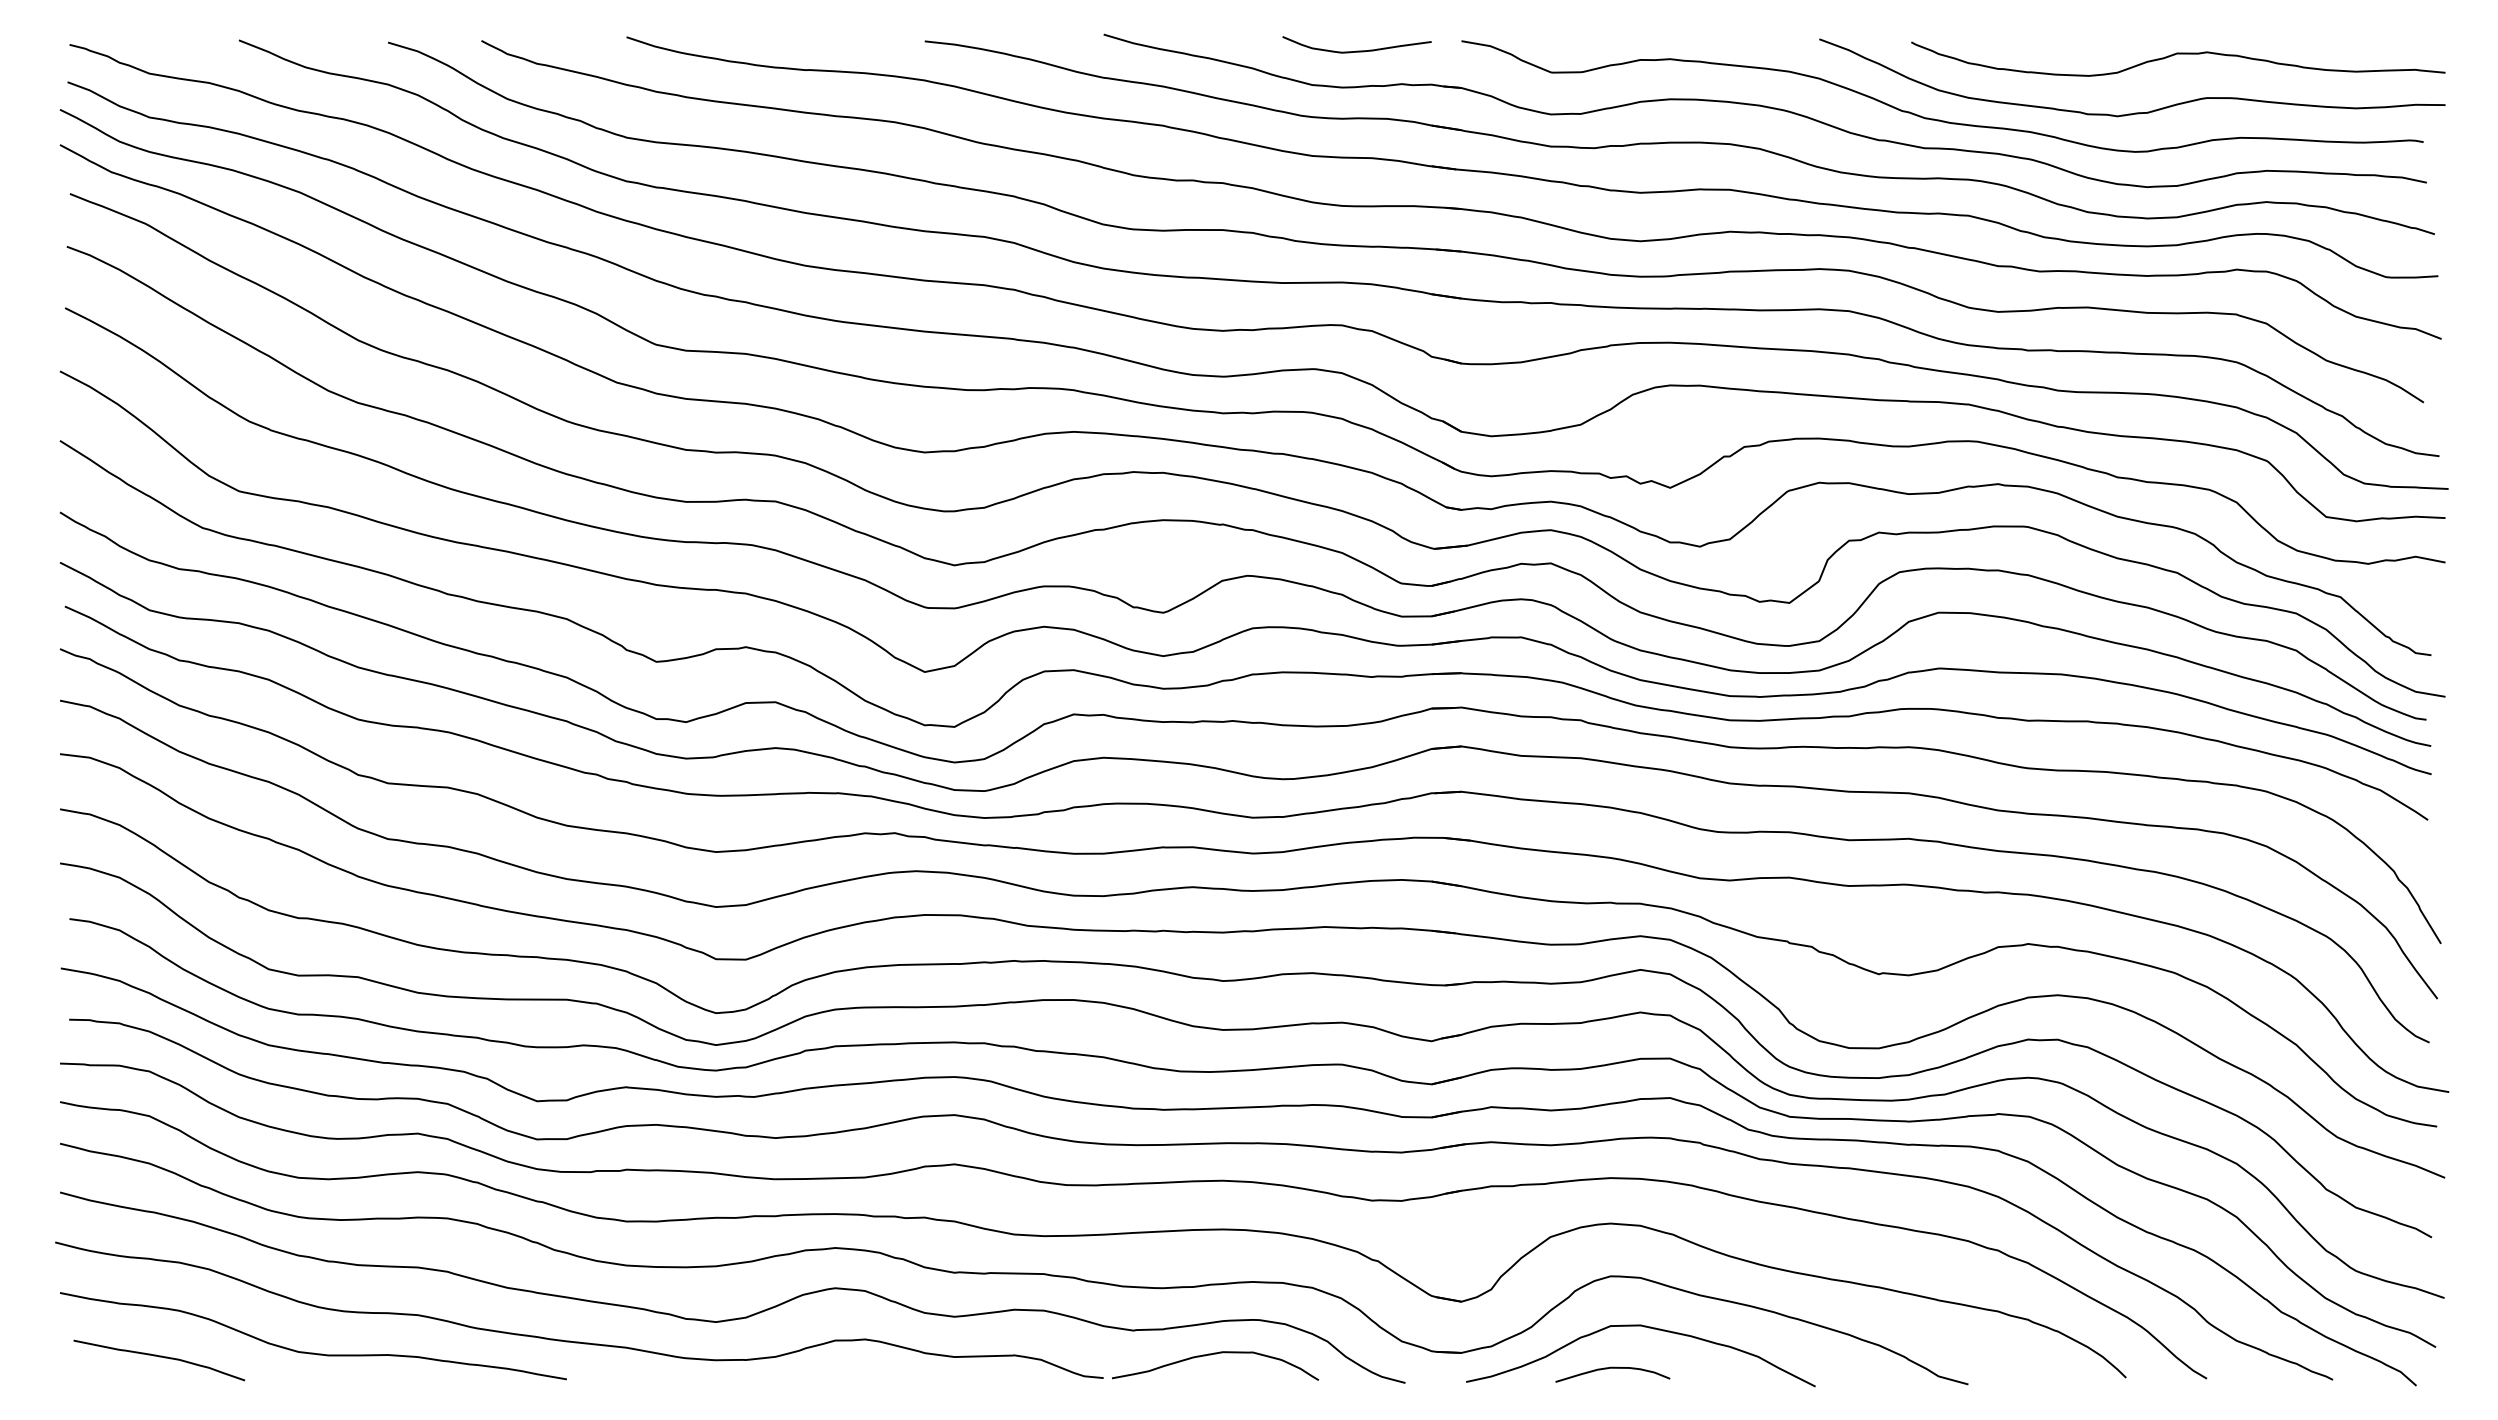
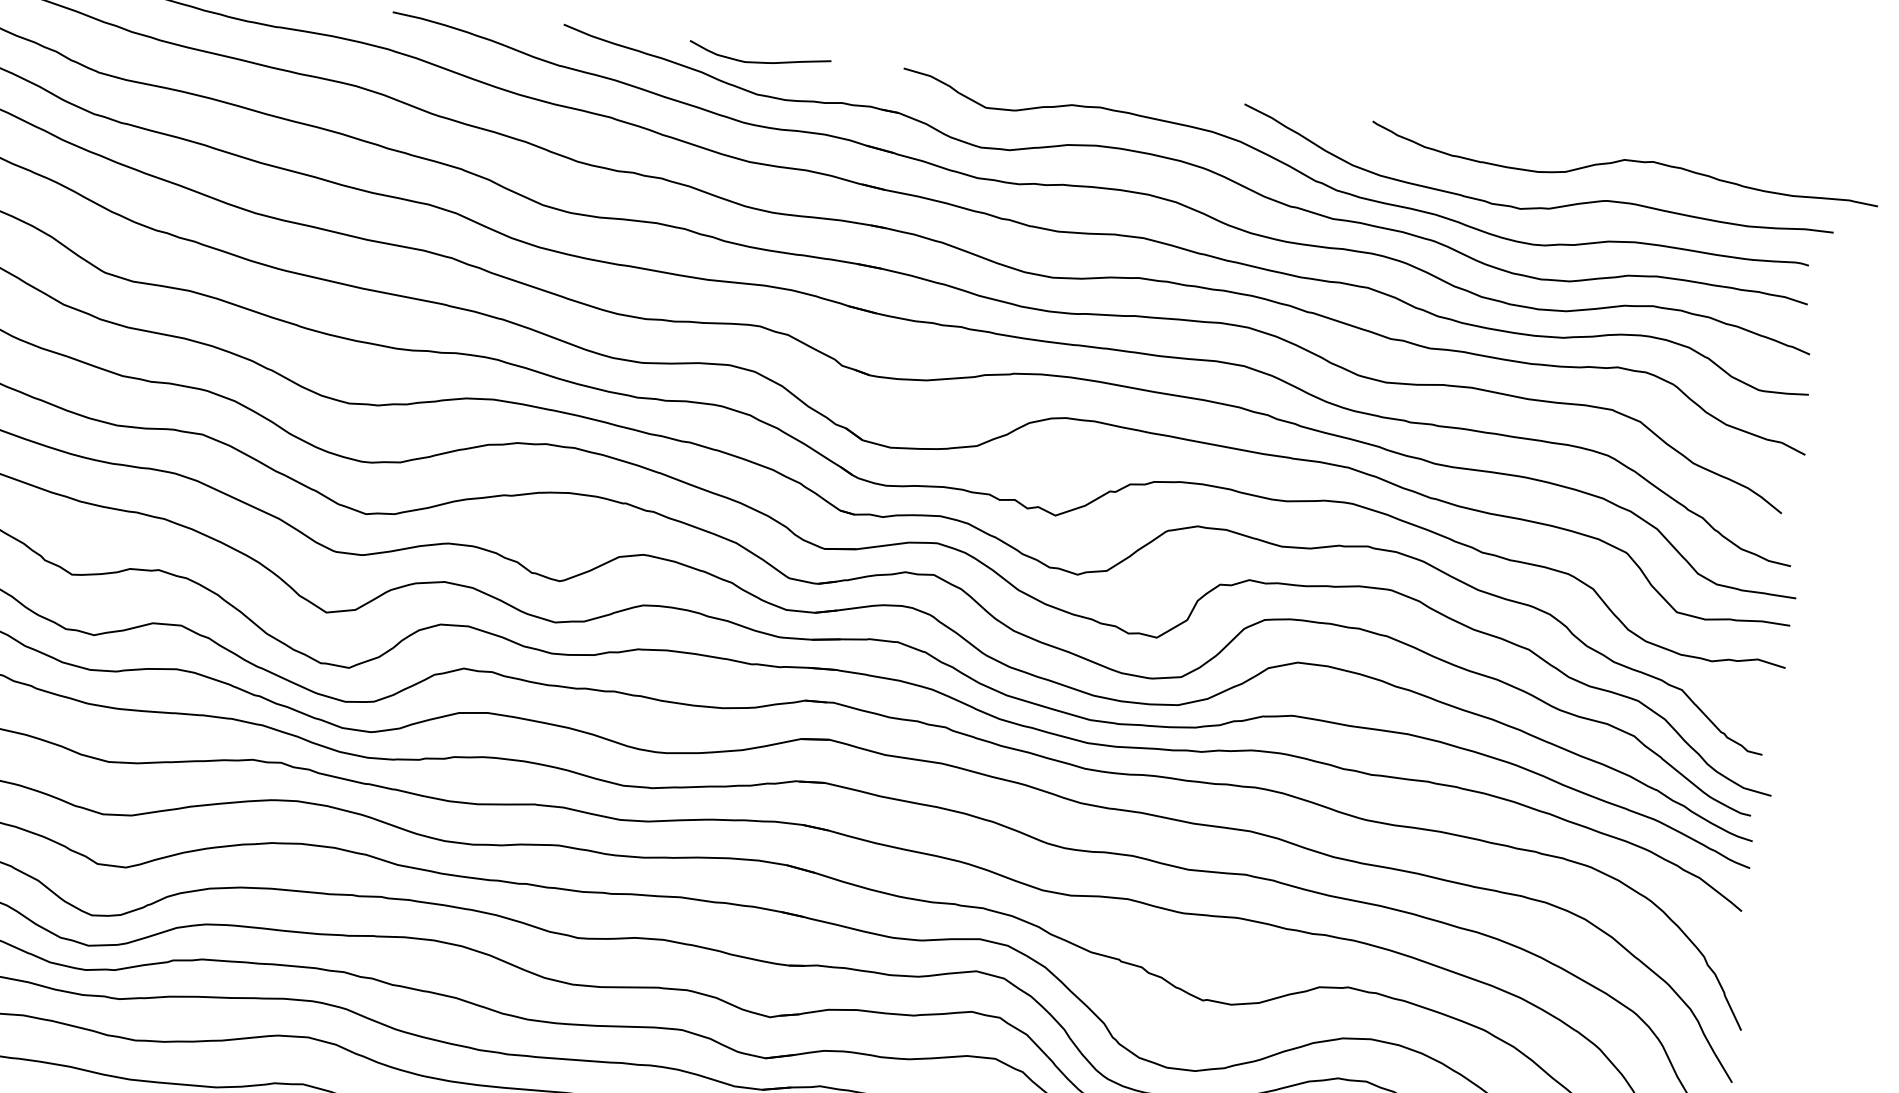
curve: (1356, 50) -> (758, 61), moved
curve: (2178, 54) -> (1625, 160), moved

